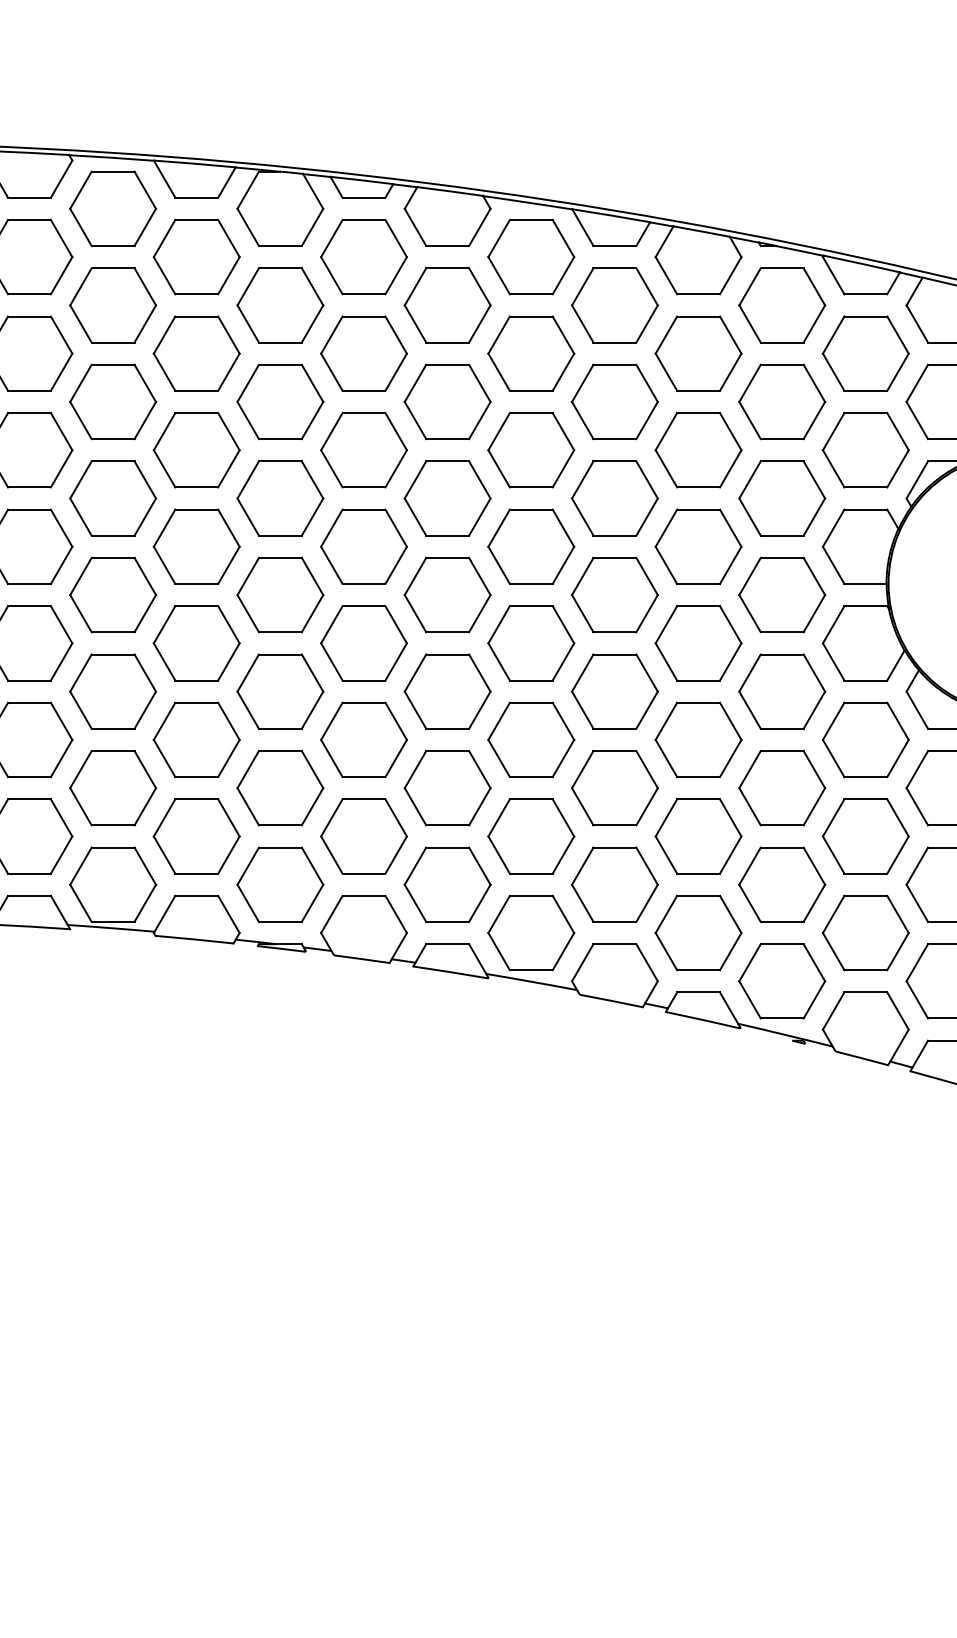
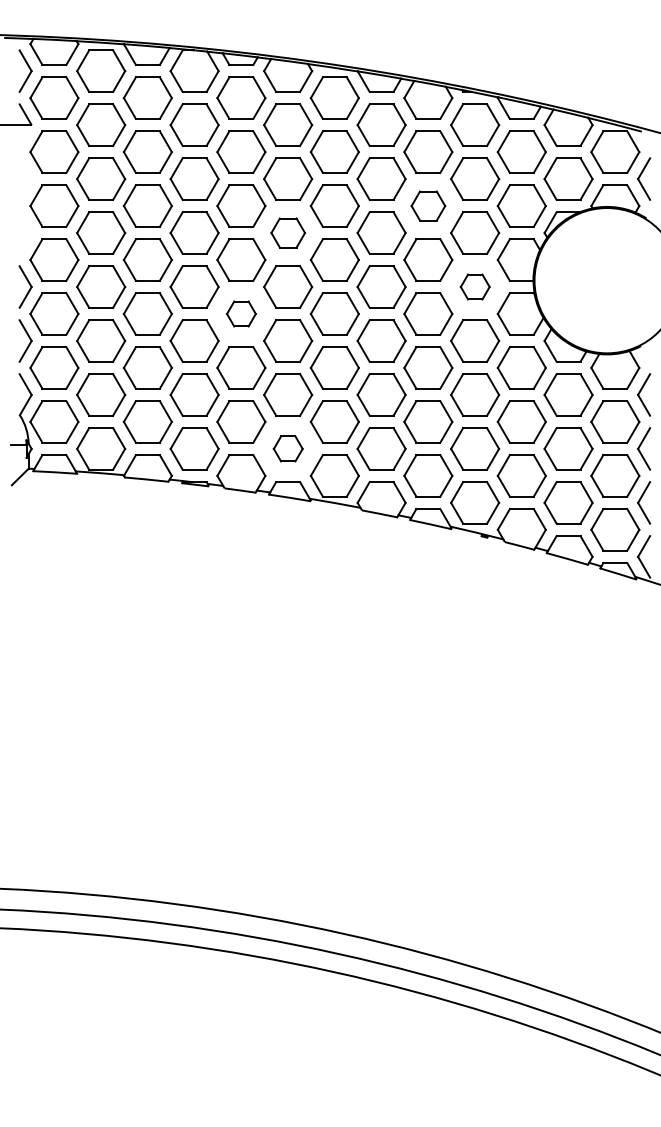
part: (698, 449) -> (428, 205), size x0.7
part: (448, 497) -> (288, 232), size x0.7
part: (782, 594) -> (475, 286), size x0.6
part: (364, 642) -> (241, 313), size x0.6
part: (448, 884) -> (288, 448), size x0.6

